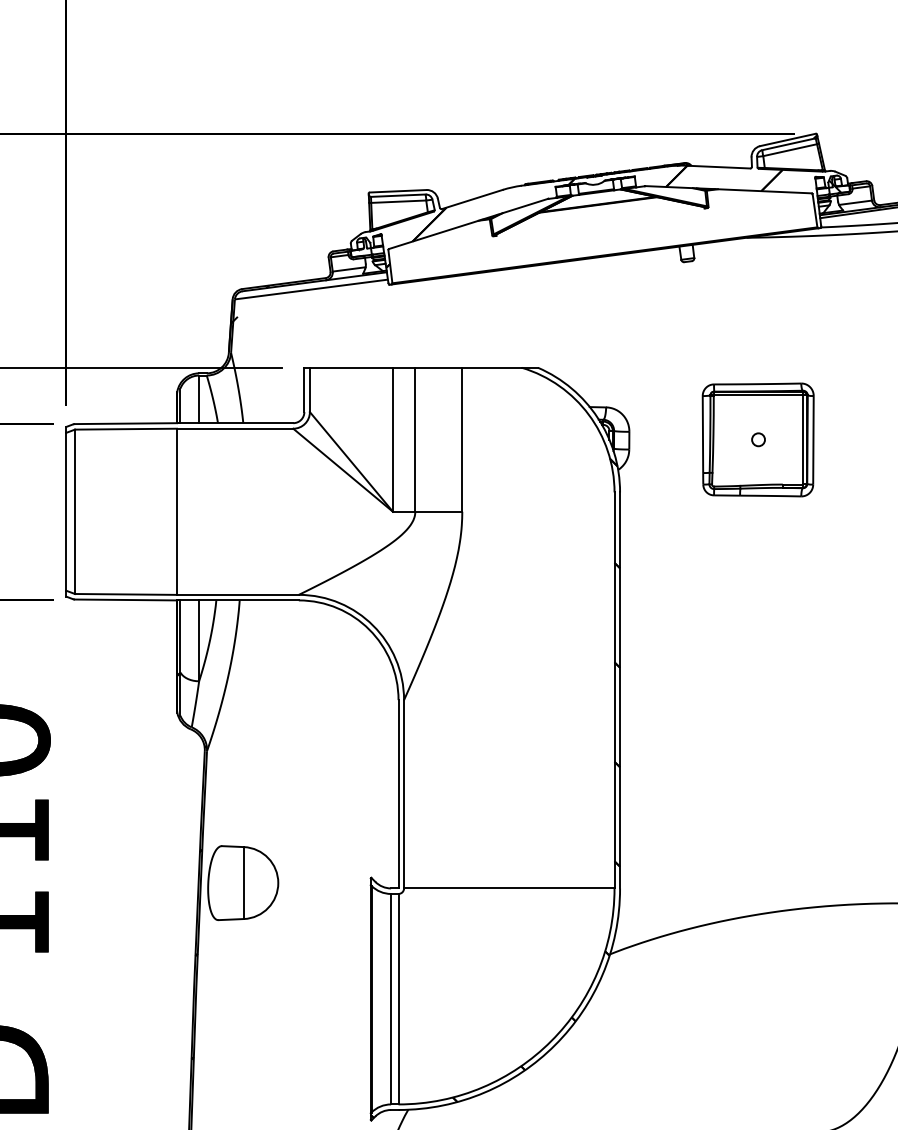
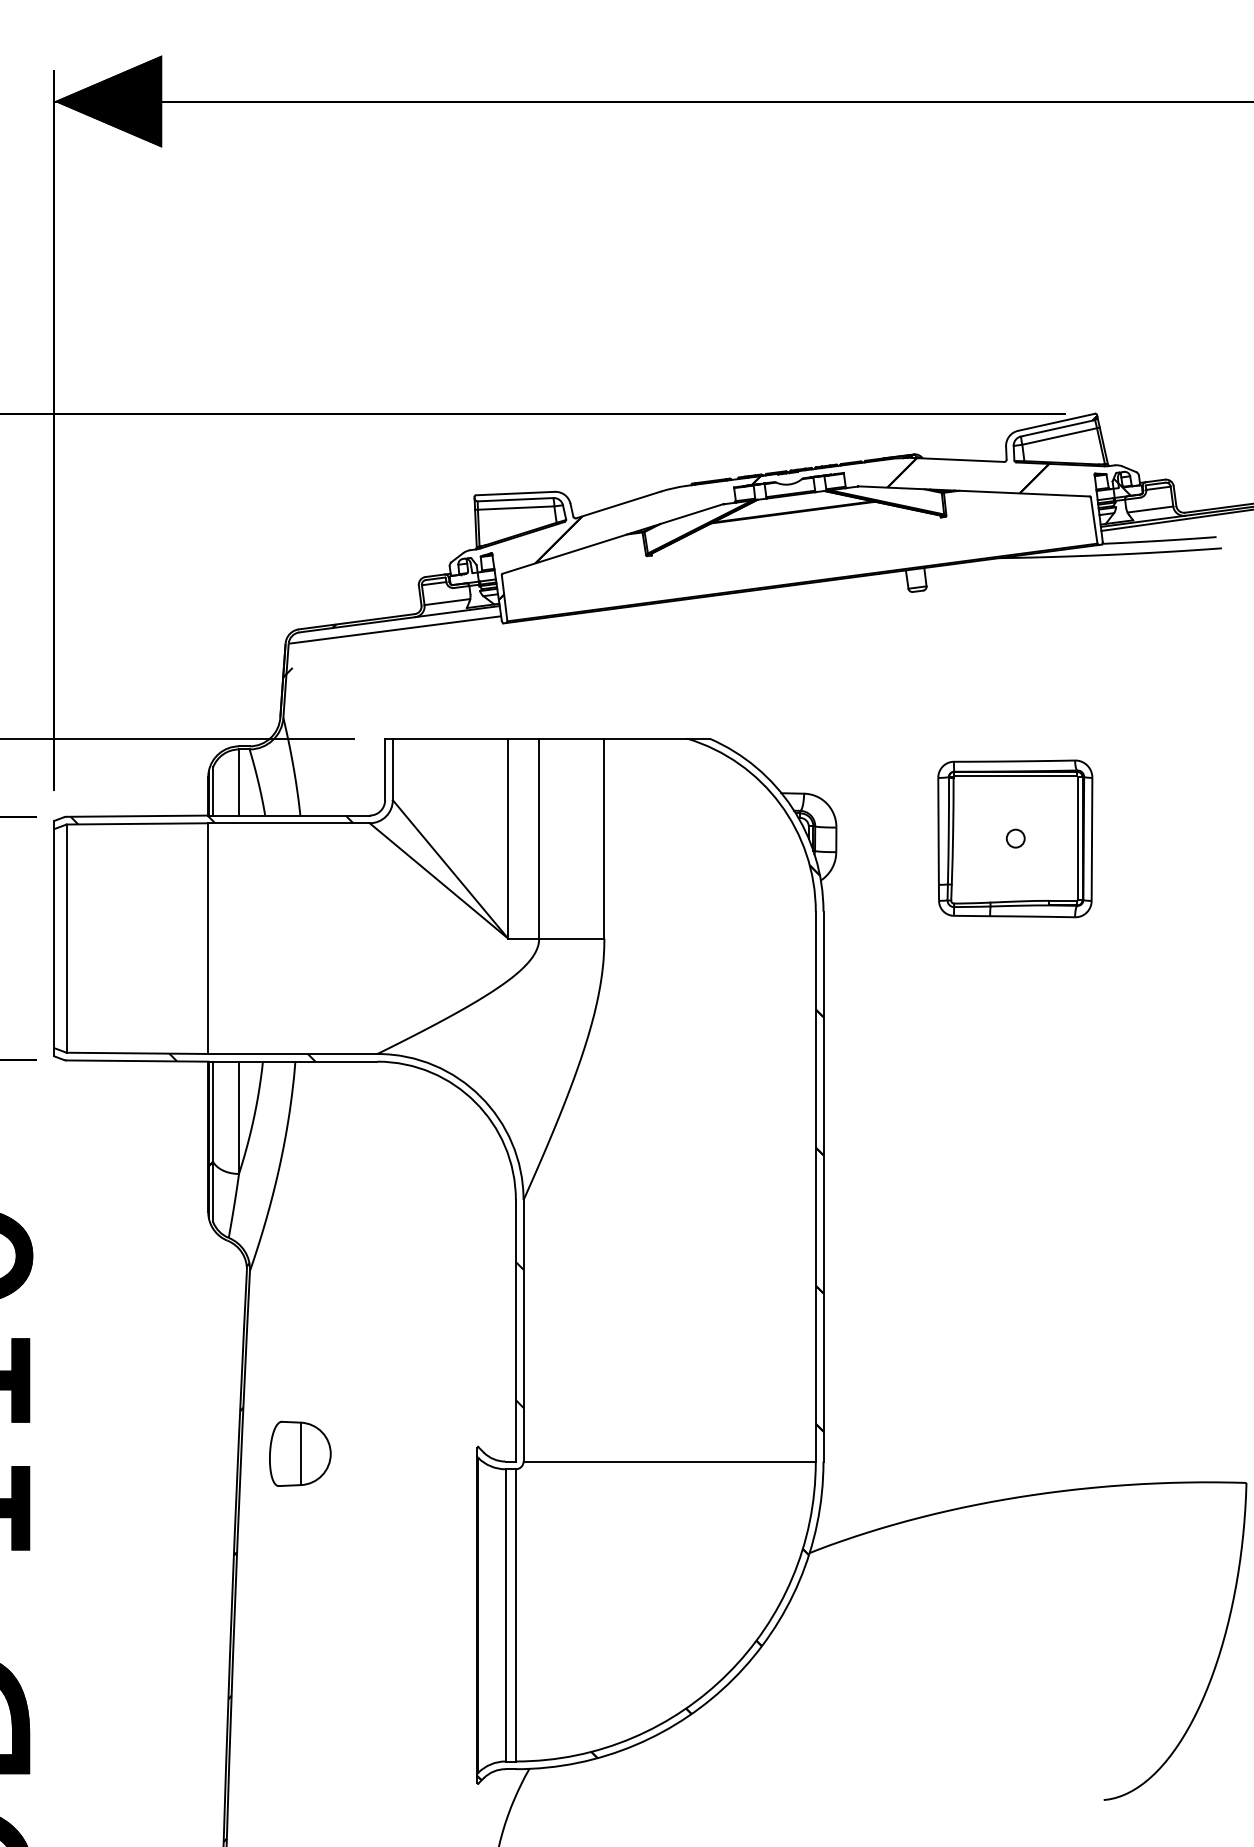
hatch: (179, 426) -> (211, 819), added
hatch: (276, 722) -> (346, 1230), added
part: (243, 882) -> (300, 1453), size x0.62

